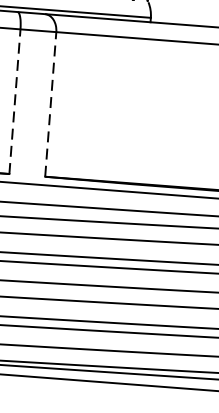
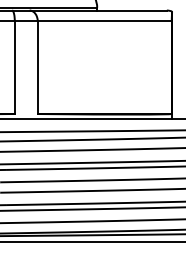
line: (14, 101) -> (14, 67), dashed -> solid
line: (50, 104) -> (37, 67), dashed -> solid

